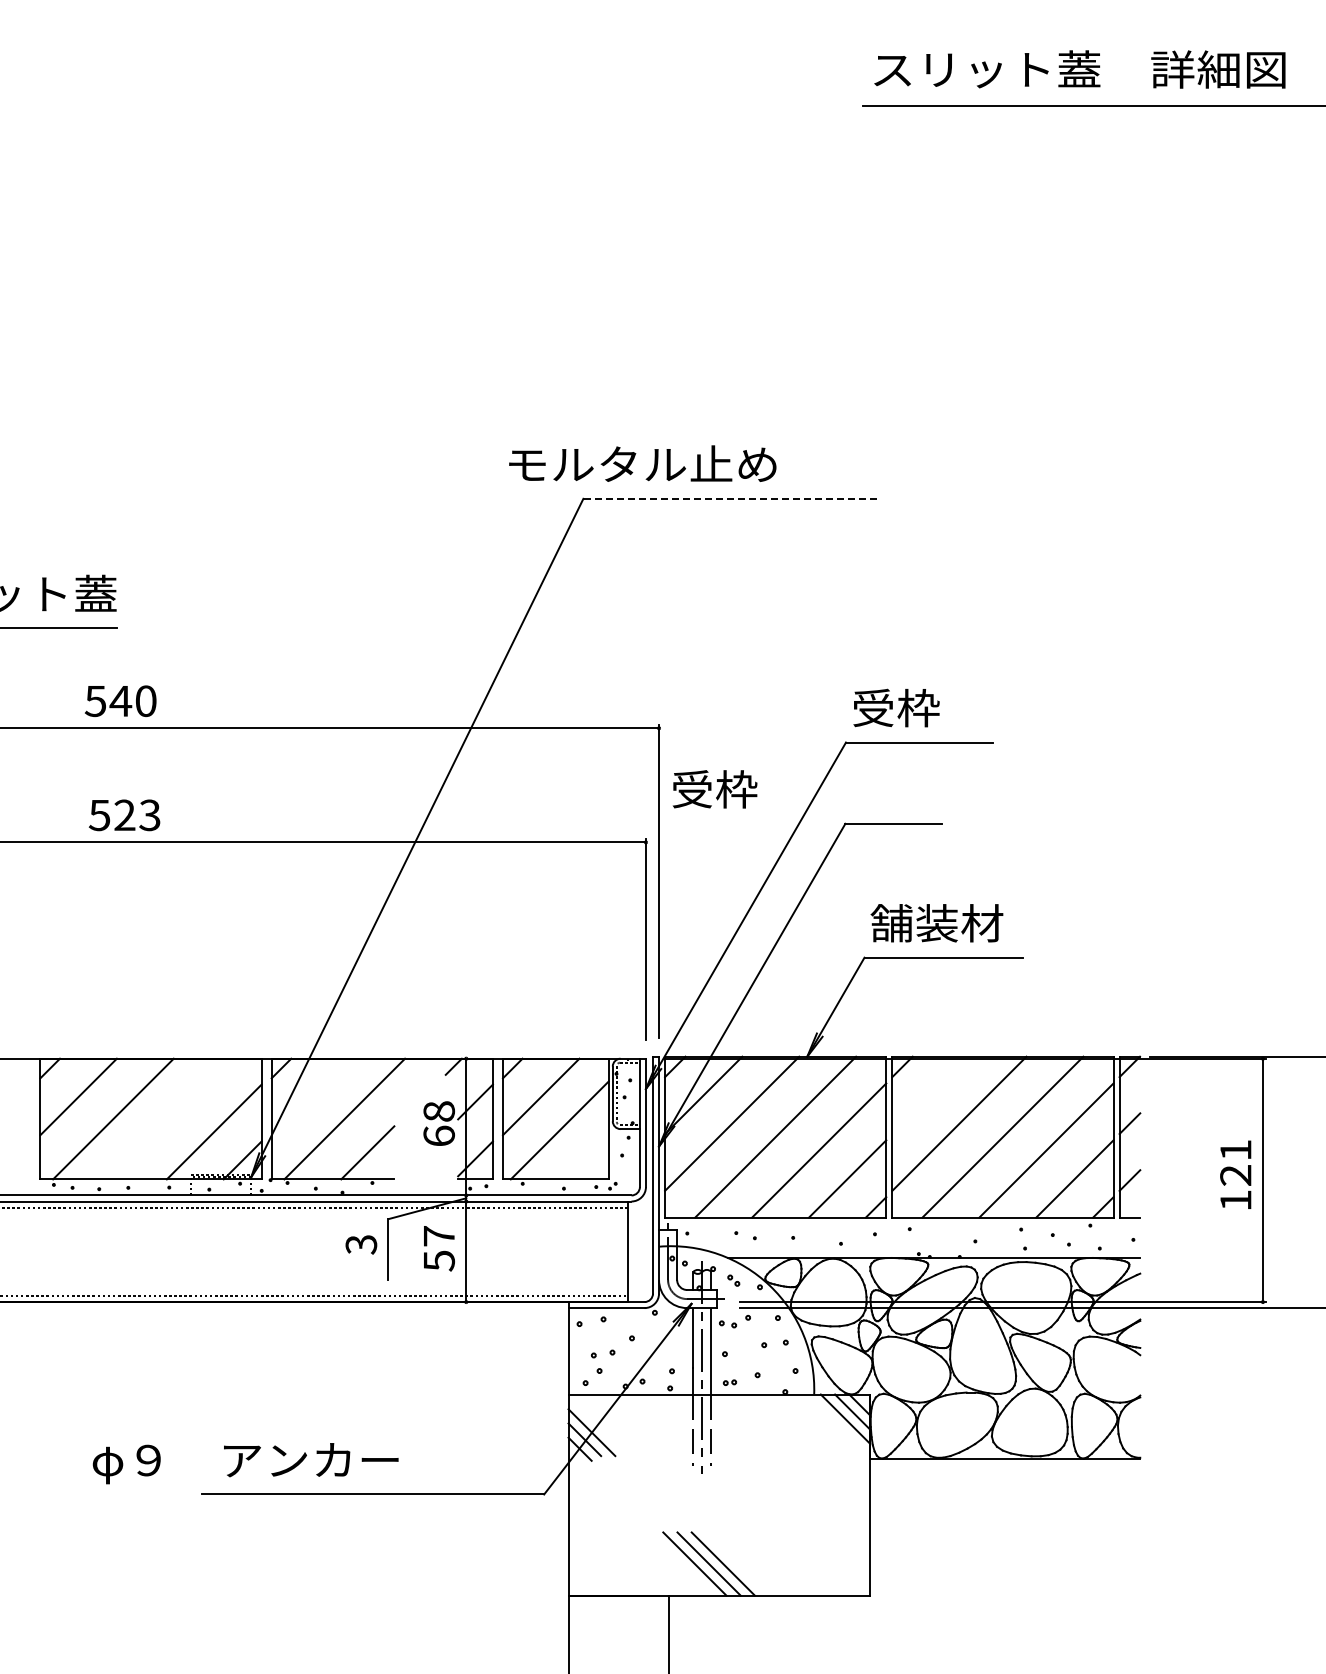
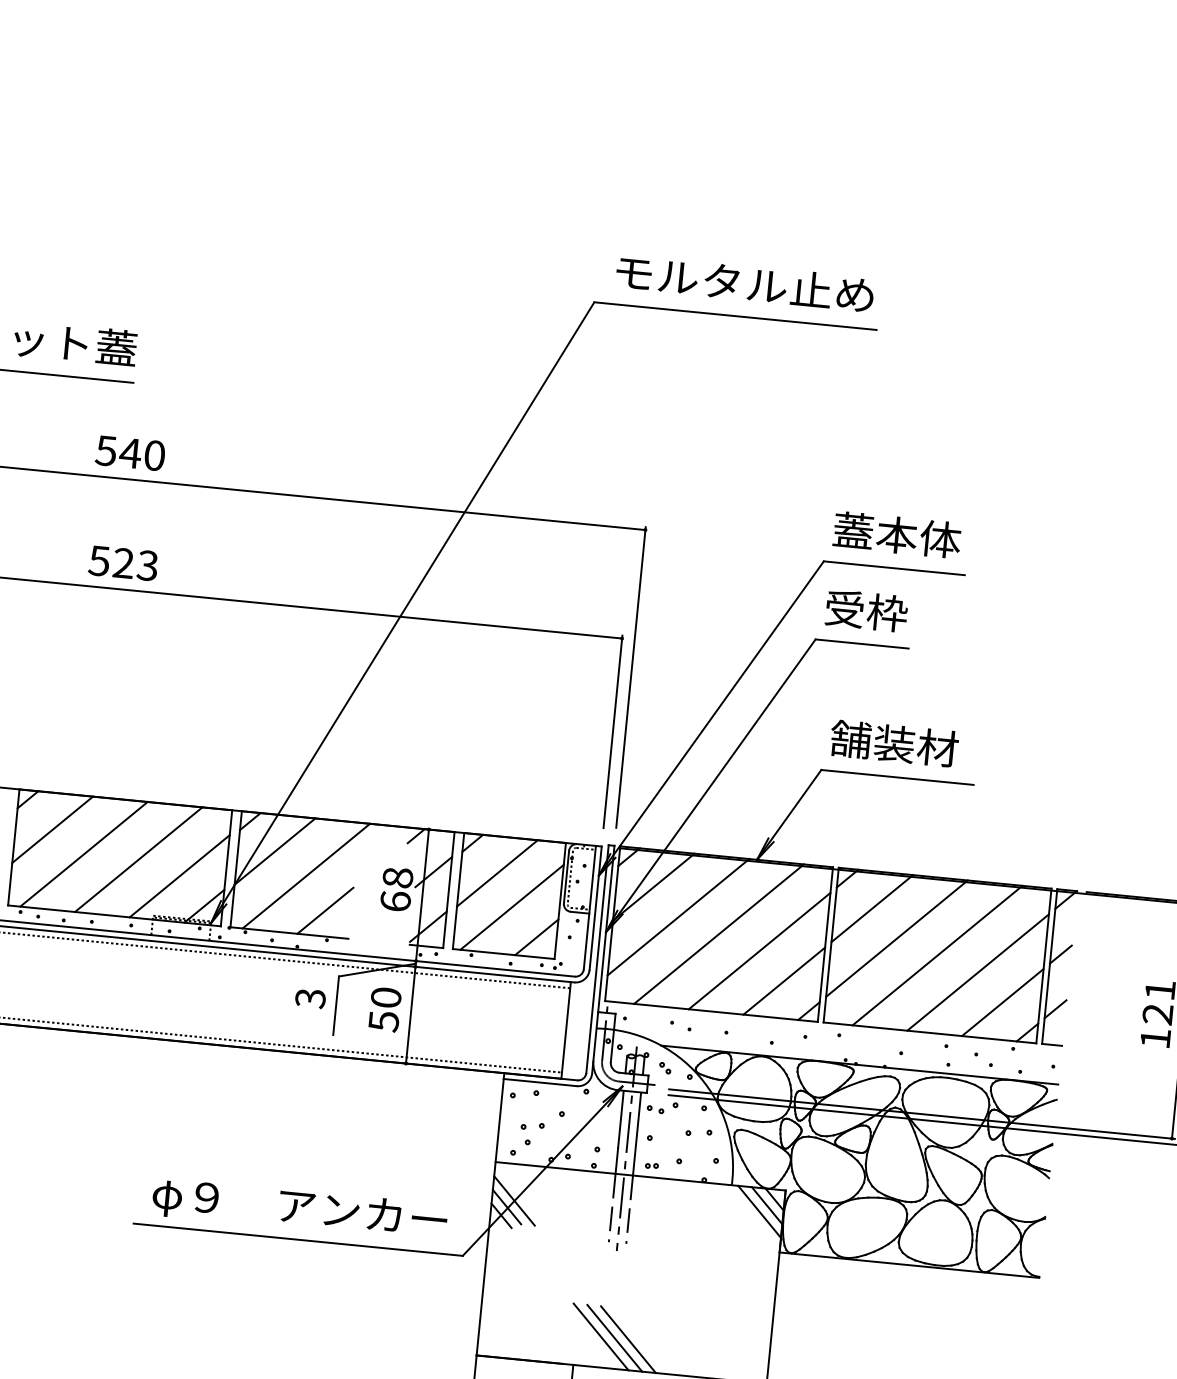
text: (642, 463) -> (744, 282), moved
line: (730, 498) -> (735, 315), dashed -> solid
text: (918, 707) -> (896, 534), 受枠 -> 蓋本体
text: (714, 789) -> (866, 611), moved
line: (930, 1095) -> (871, 908), added
line: (309, 1096) -> (274, 851), added
line: (169, 1118) -> (137, 859), added
line: (587, 1158) -> (536, 936), added
text: (439, 1236) -> (386, 997), 57 -> 50
text: (245, 1463) -> (299, 1209), moved

